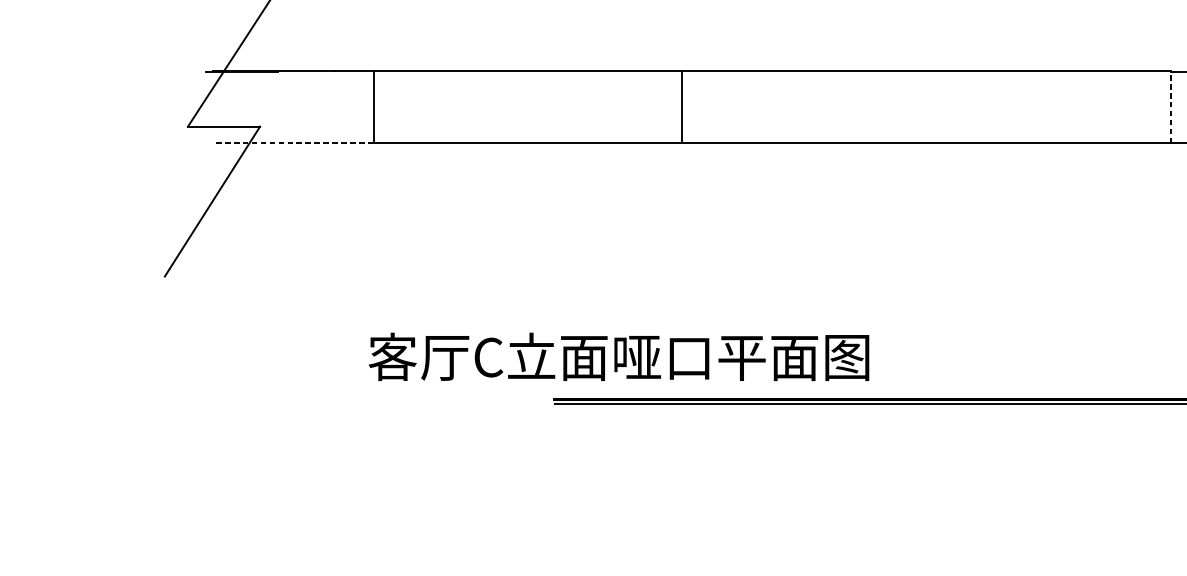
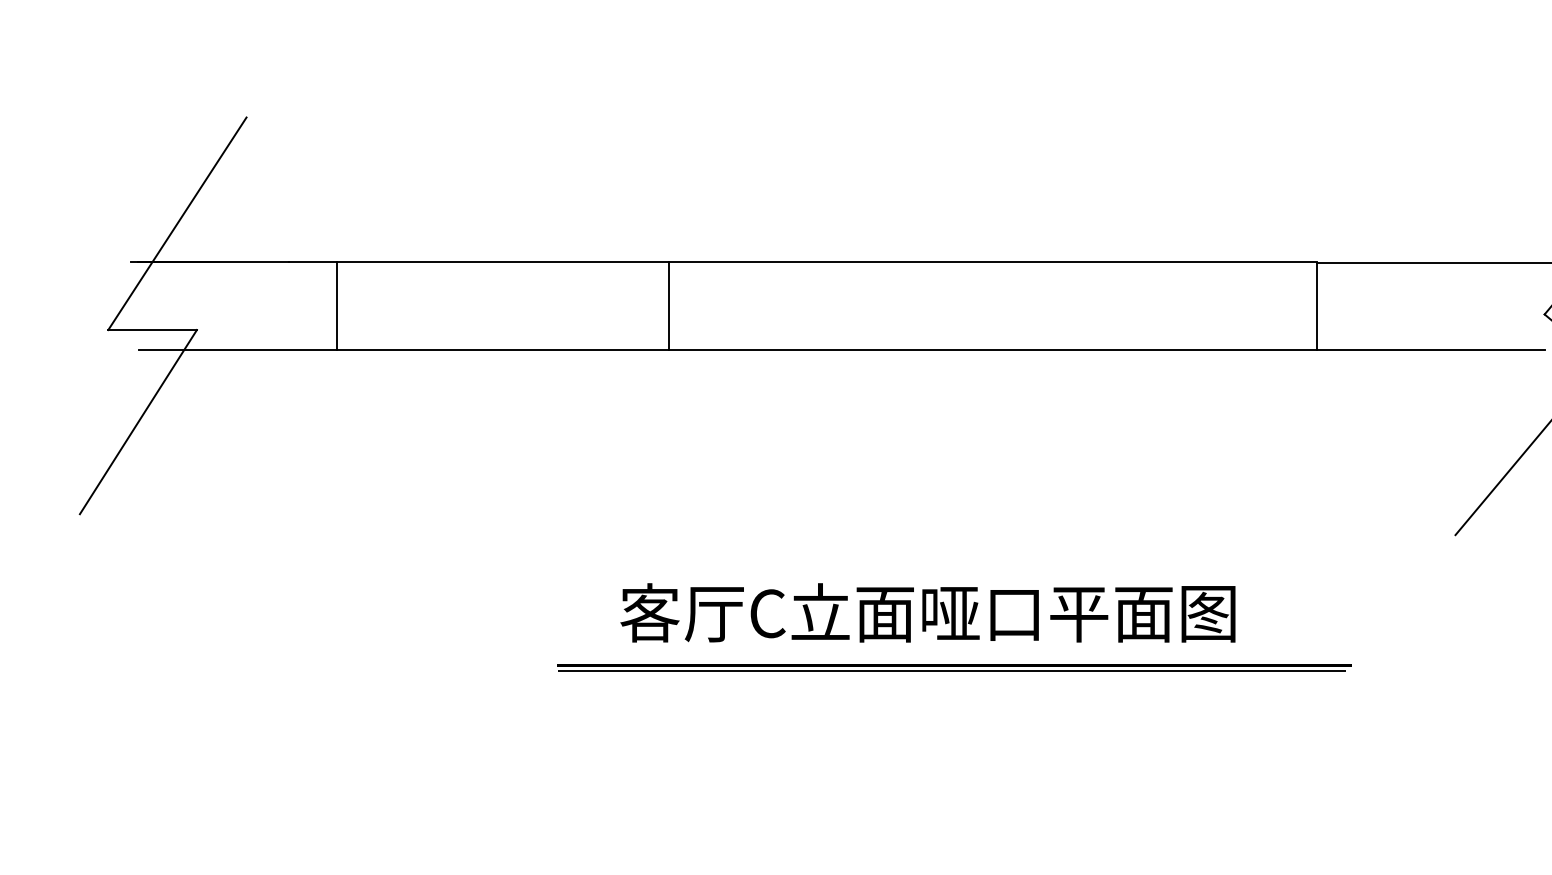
line: (682, 107) -> (668, 306), moved
line: (1171, 107) -> (1316, 306), dashed -> solid
line: (293, 143) -> (237, 350), dashed -> solid
text: (618, 356) -> (927, 612), moved

